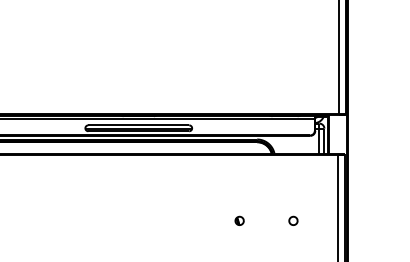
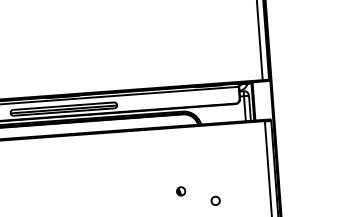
part: (239, 220) -> (180, 190), moved
part: (293, 220) -> (215, 200), moved

